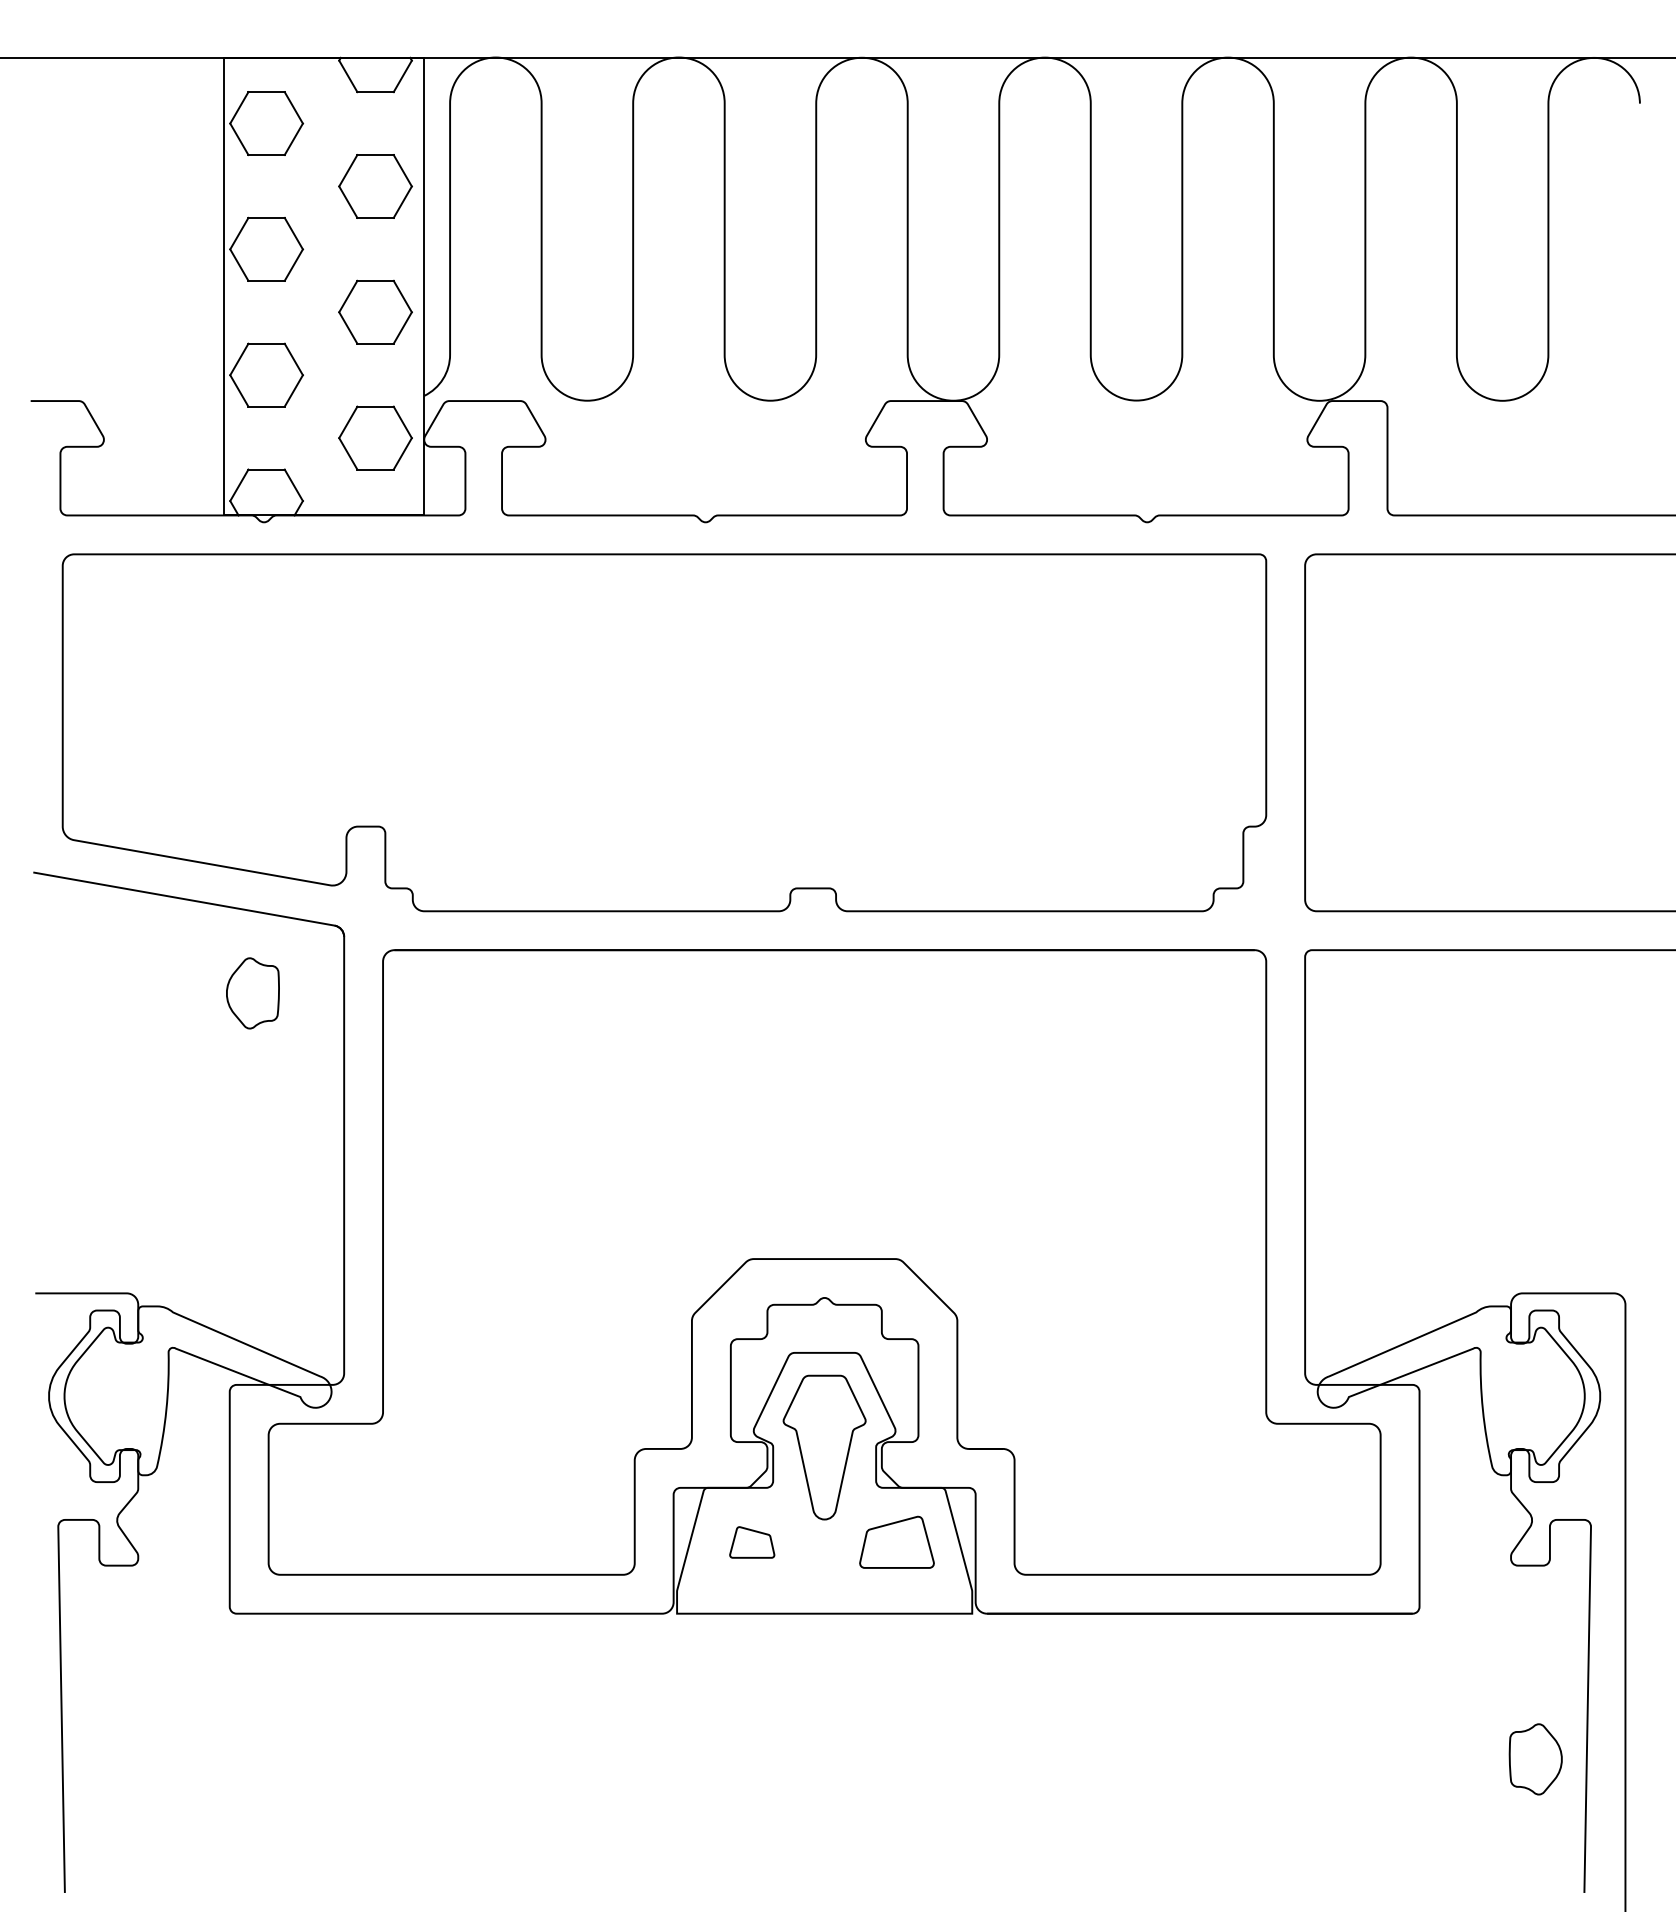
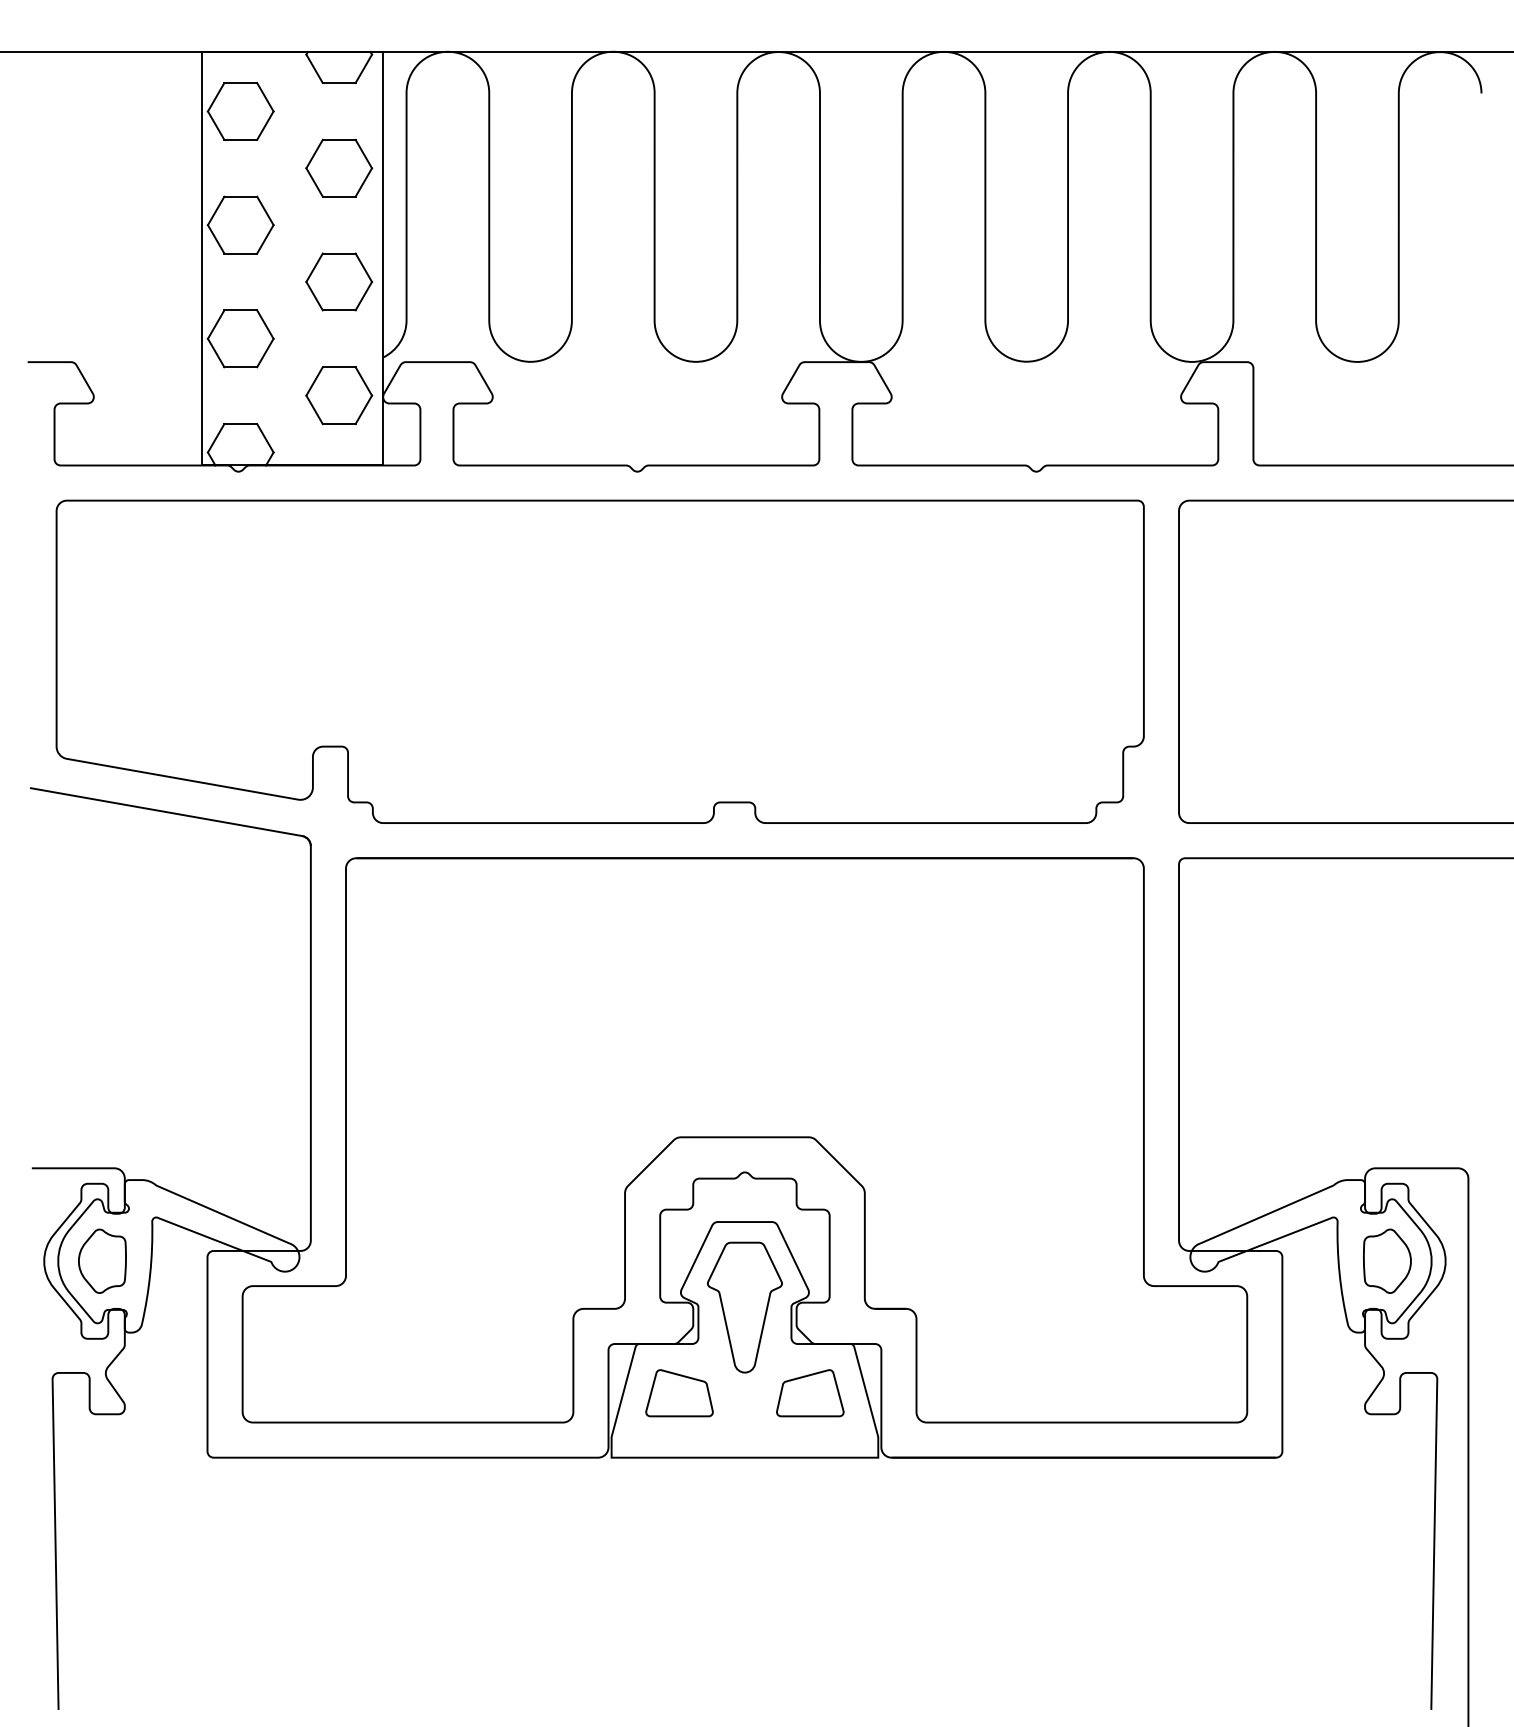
part: (253, 992) -> (102, 1260), moved
part: (752, 1542) -> (679, 1393), size x1.67
part: (1535, 1758) -> (1387, 1260), moved

